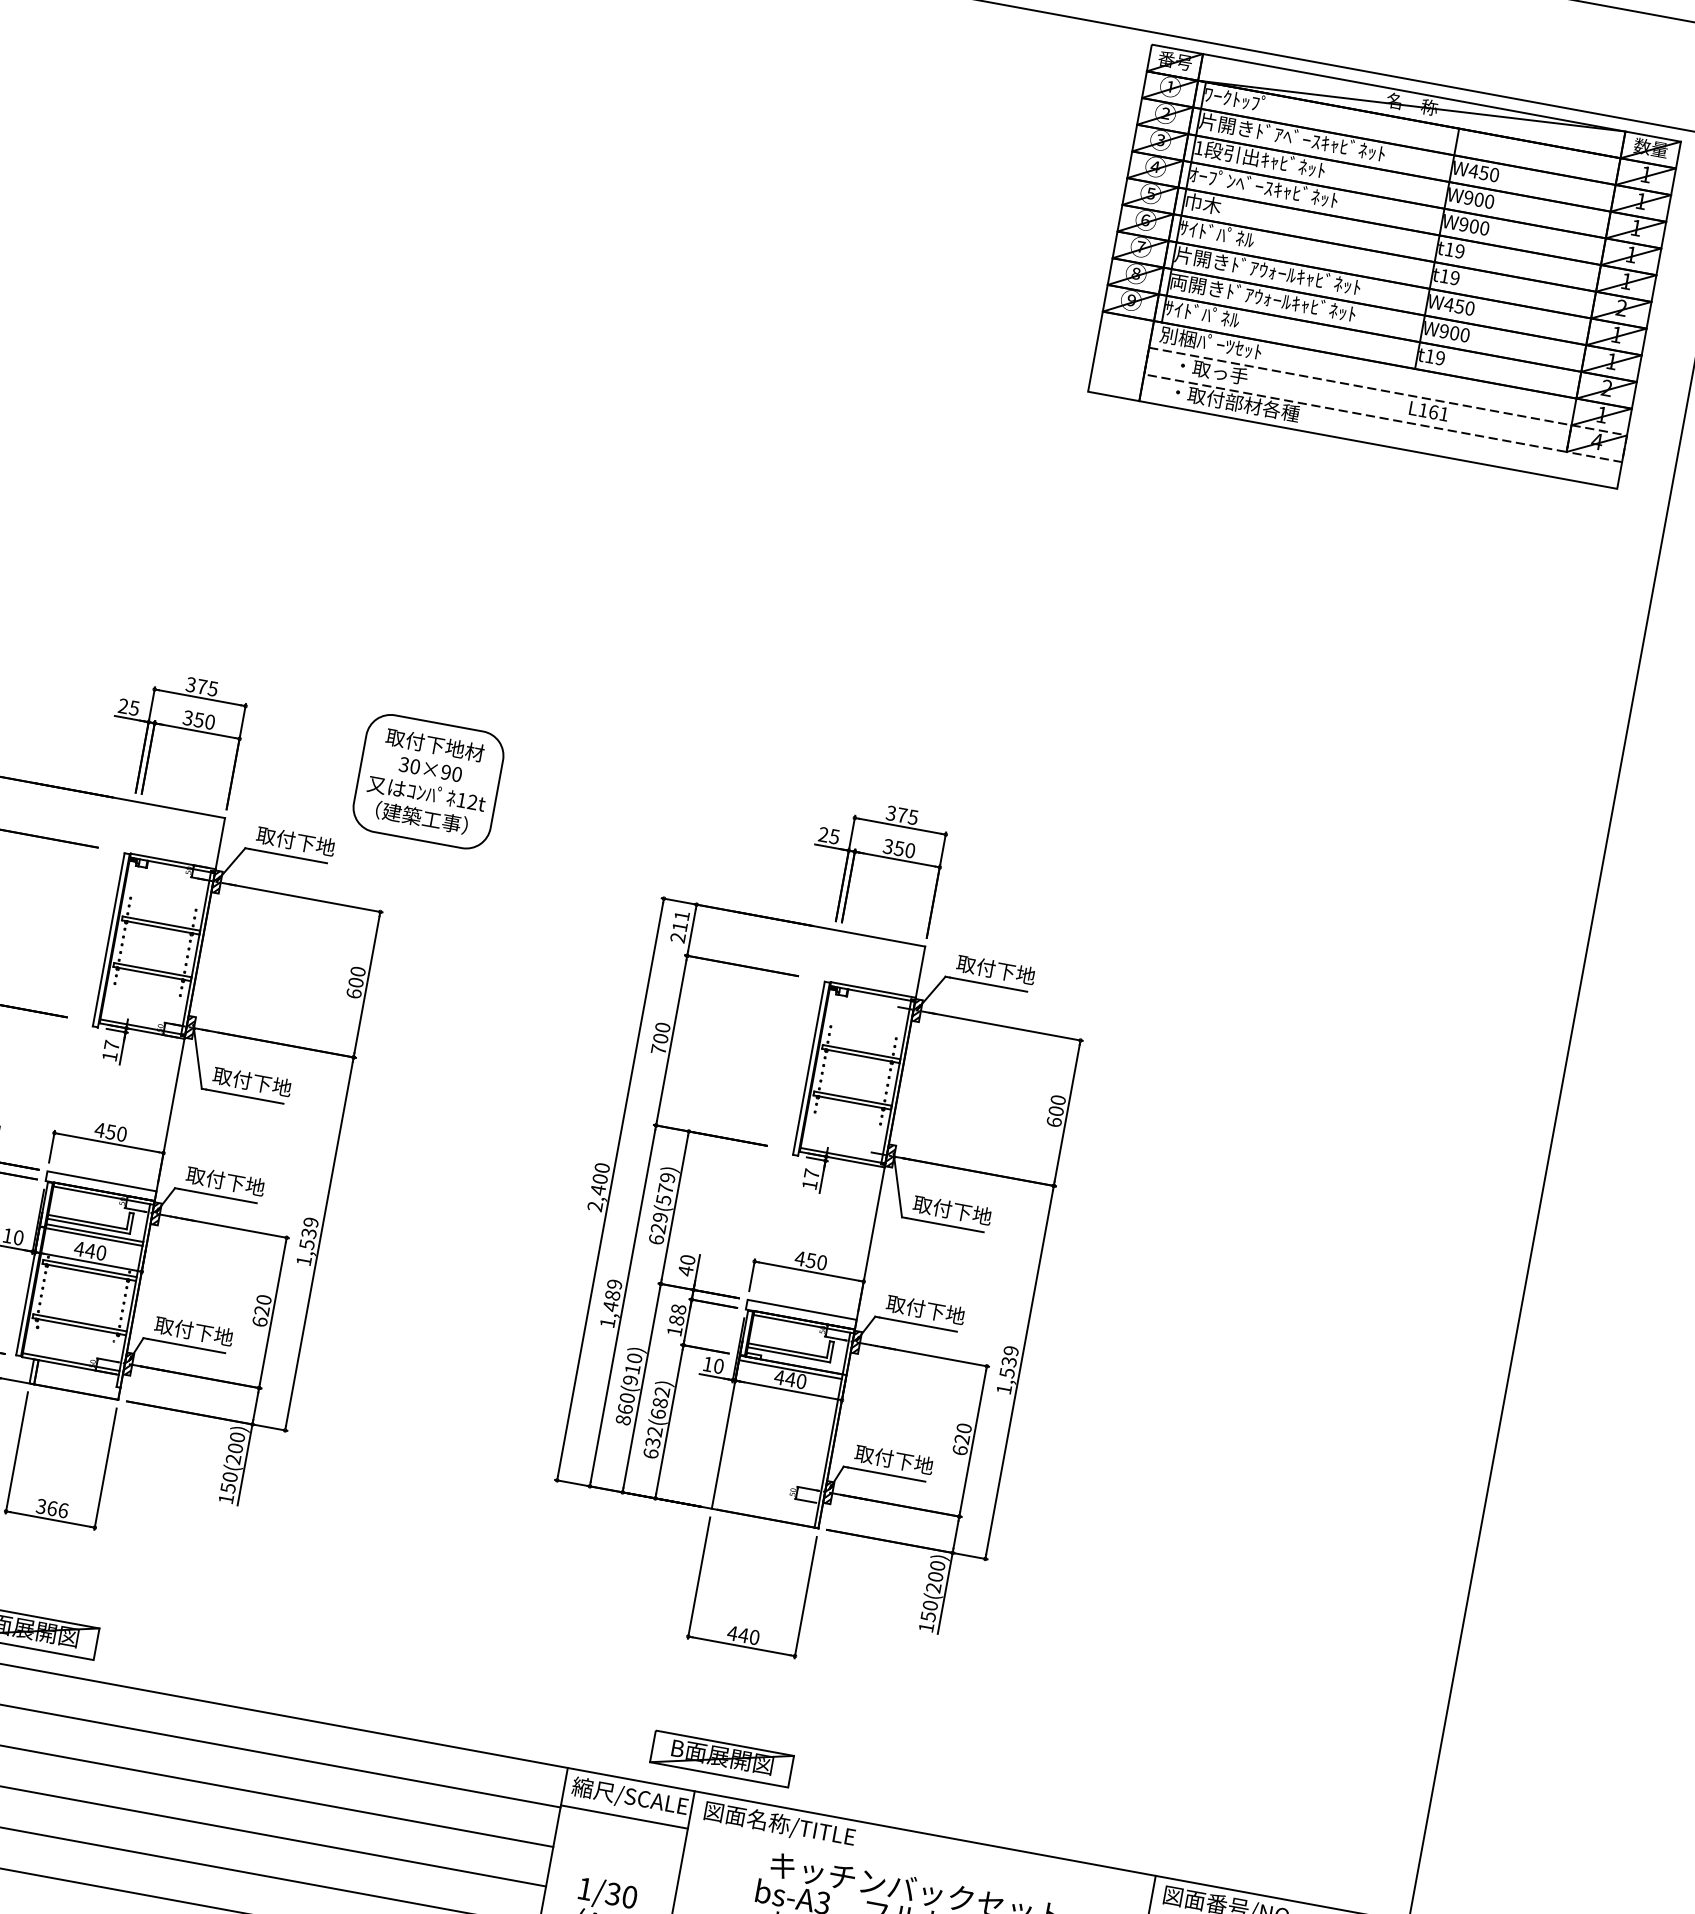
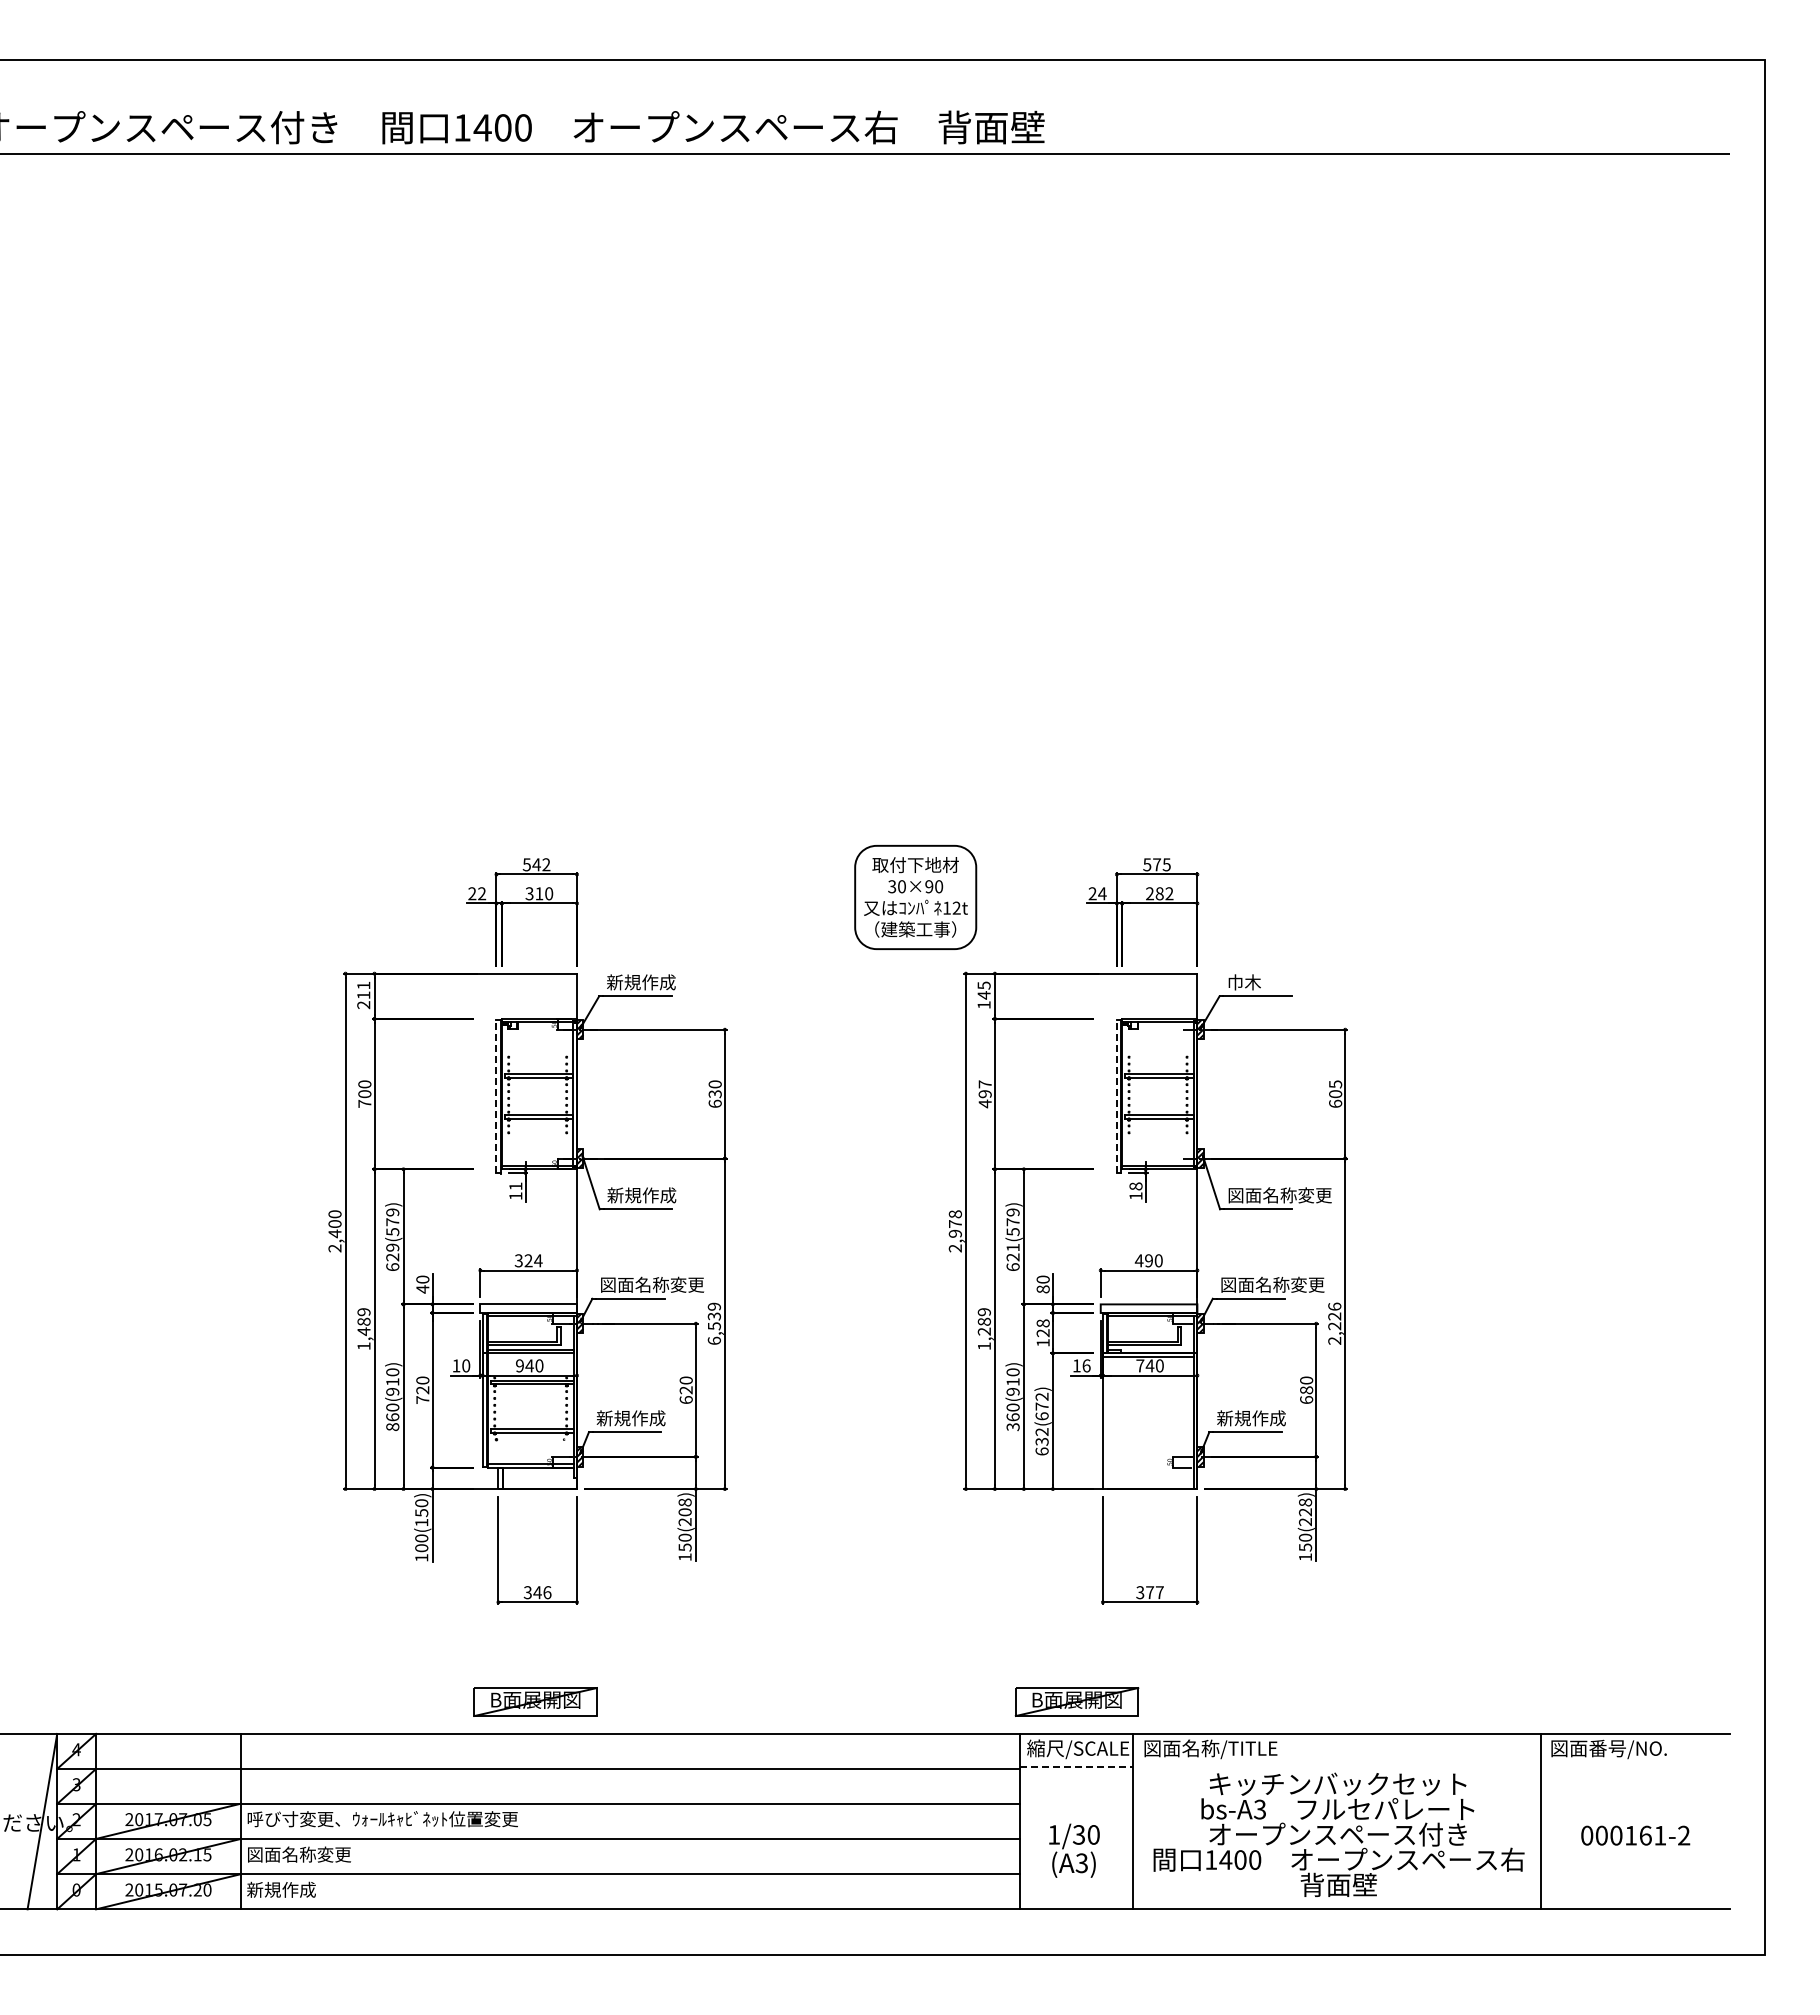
part: (1384, 265) -> (1483, 317), removed
text: (201, 686) -> (536, 864), 375 -> 542
text: (134, 708) -> (482, 893), 25 -> 22
text: (199, 719) -> (539, 893), 350 -> 310
part: (428, 781) -> (915, 897), moved
text: (891, 813) -> (1147, 864), 375 -> 575
text: (834, 836) -> (1102, 893), 25 -> 24
text: (294, 841) -> (640, 982), 取付下地 -> 新規作成
text: (899, 848) -> (1159, 893), 350 -> 282
text: (679, 926) -> (983, 995), 211 -> 145
line: (108, 940) -> (496, 1096), solid -> dashed
text: (995, 969) -> (1261, 982), 取付下地 -> 巾木
text: (355, 982) -> (714, 1094), 600 -> 630
text: (659, 1038) -> (984, 1094), 700 -> 497
text: (111, 1045) -> (515, 1186), 17 -> 11
line: (808, 1068) -> (1116, 1096), solid -> dashed
text: (251, 1081) -> (641, 1195), 取付下地 -> 新規作成
text: (1058, 1100) -> (1335, 1084), 600 -> 605
text: (110, 1131) -> (528, 1260), 450 -> 324
text: (811, 1173) -> (1135, 1186), 17 -> 18
text: (599, 1179) -> (954, 1224), 2,400 -> 2,978
text: (245, 1184) -> (652, 1284), 取付下地 -> 図面名称変更
text: (971, 1213) -> (1279, 1195), 取付下地 -> 図面名称変更
text: (659, 1217) -> (1012, 1247), 629(579) -> 621(579)
text: (78, 1248) -> (519, 1365), 440 -> 940
text: (303, 1260) -> (713, 1340), 1,539 -> 6,539
text: (810, 1260) -> (1148, 1260), 450 -> 490
text: (684, 1270) -> (1042, 1289), 40 -> 80
text: (609, 1306) -> (983, 1331), 1,489 -> 1,289
text: (945, 1312) -> (1272, 1284), 取付下地 -> 図面名称変更
text: (675, 1320) -> (1042, 1333), 188 -> 128
text: (193, 1331) -> (630, 1418), 取付下地 -> 新規作成
text: (718, 1365) -> (1086, 1365), 10 -> 16
text: (1007, 1369) -> (1334, 1323), 1,539 -> 2,226
text: (778, 1376) -> (1139, 1365), 440 -> 740
text: (659, 1402) -> (1041, 1406), 632(682) -> 632(672)
text: (622, 1420) -> (1012, 1427), 860(910) -> 360(910)
text: (237, 1437) -> (685, 1502), 150(200) -> 150(208)
text: (962, 1439) -> (1306, 1390), 620 -> 680
text: (894, 1459) -> (1251, 1418), 取付下地 -> 新規作成
text: (52, 1508) -> (537, 1592), 366 -> 346
text: (936, 1571) -> (1305, 1507), 150(200) -> 150(228)
text: (742, 1635) -> (1149, 1592), 440 -> 377
part: (721, 1758) -> (1076, 1701), moved
line: (625, 1817) -> (1077, 1767), solid -> dashed

